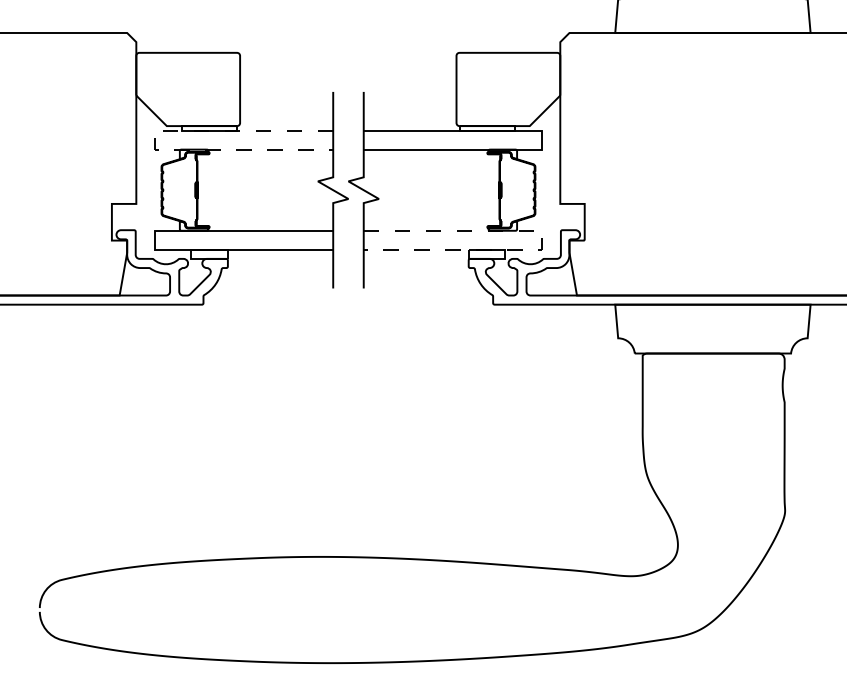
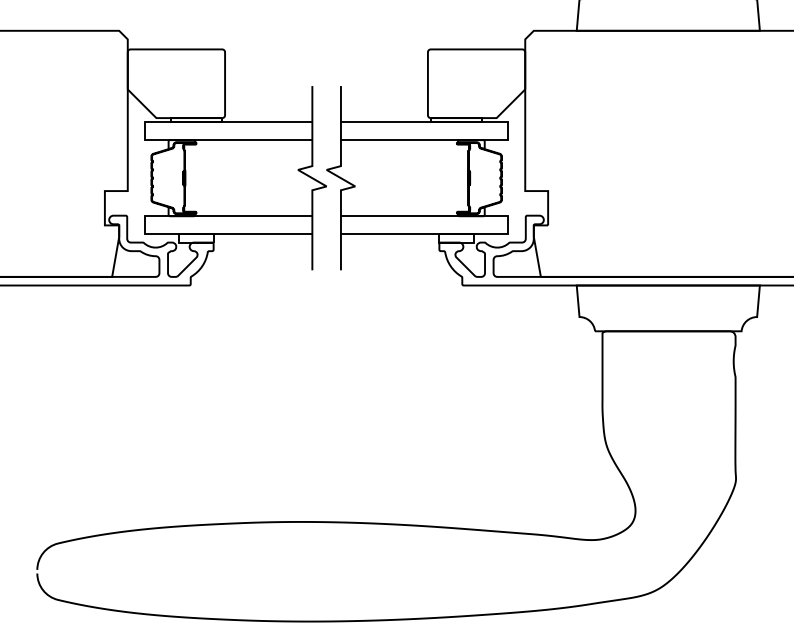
line: (154, 140) -> (144, 131), dashed -> solid
line: (542, 240) -> (508, 225), dashed -> solid

